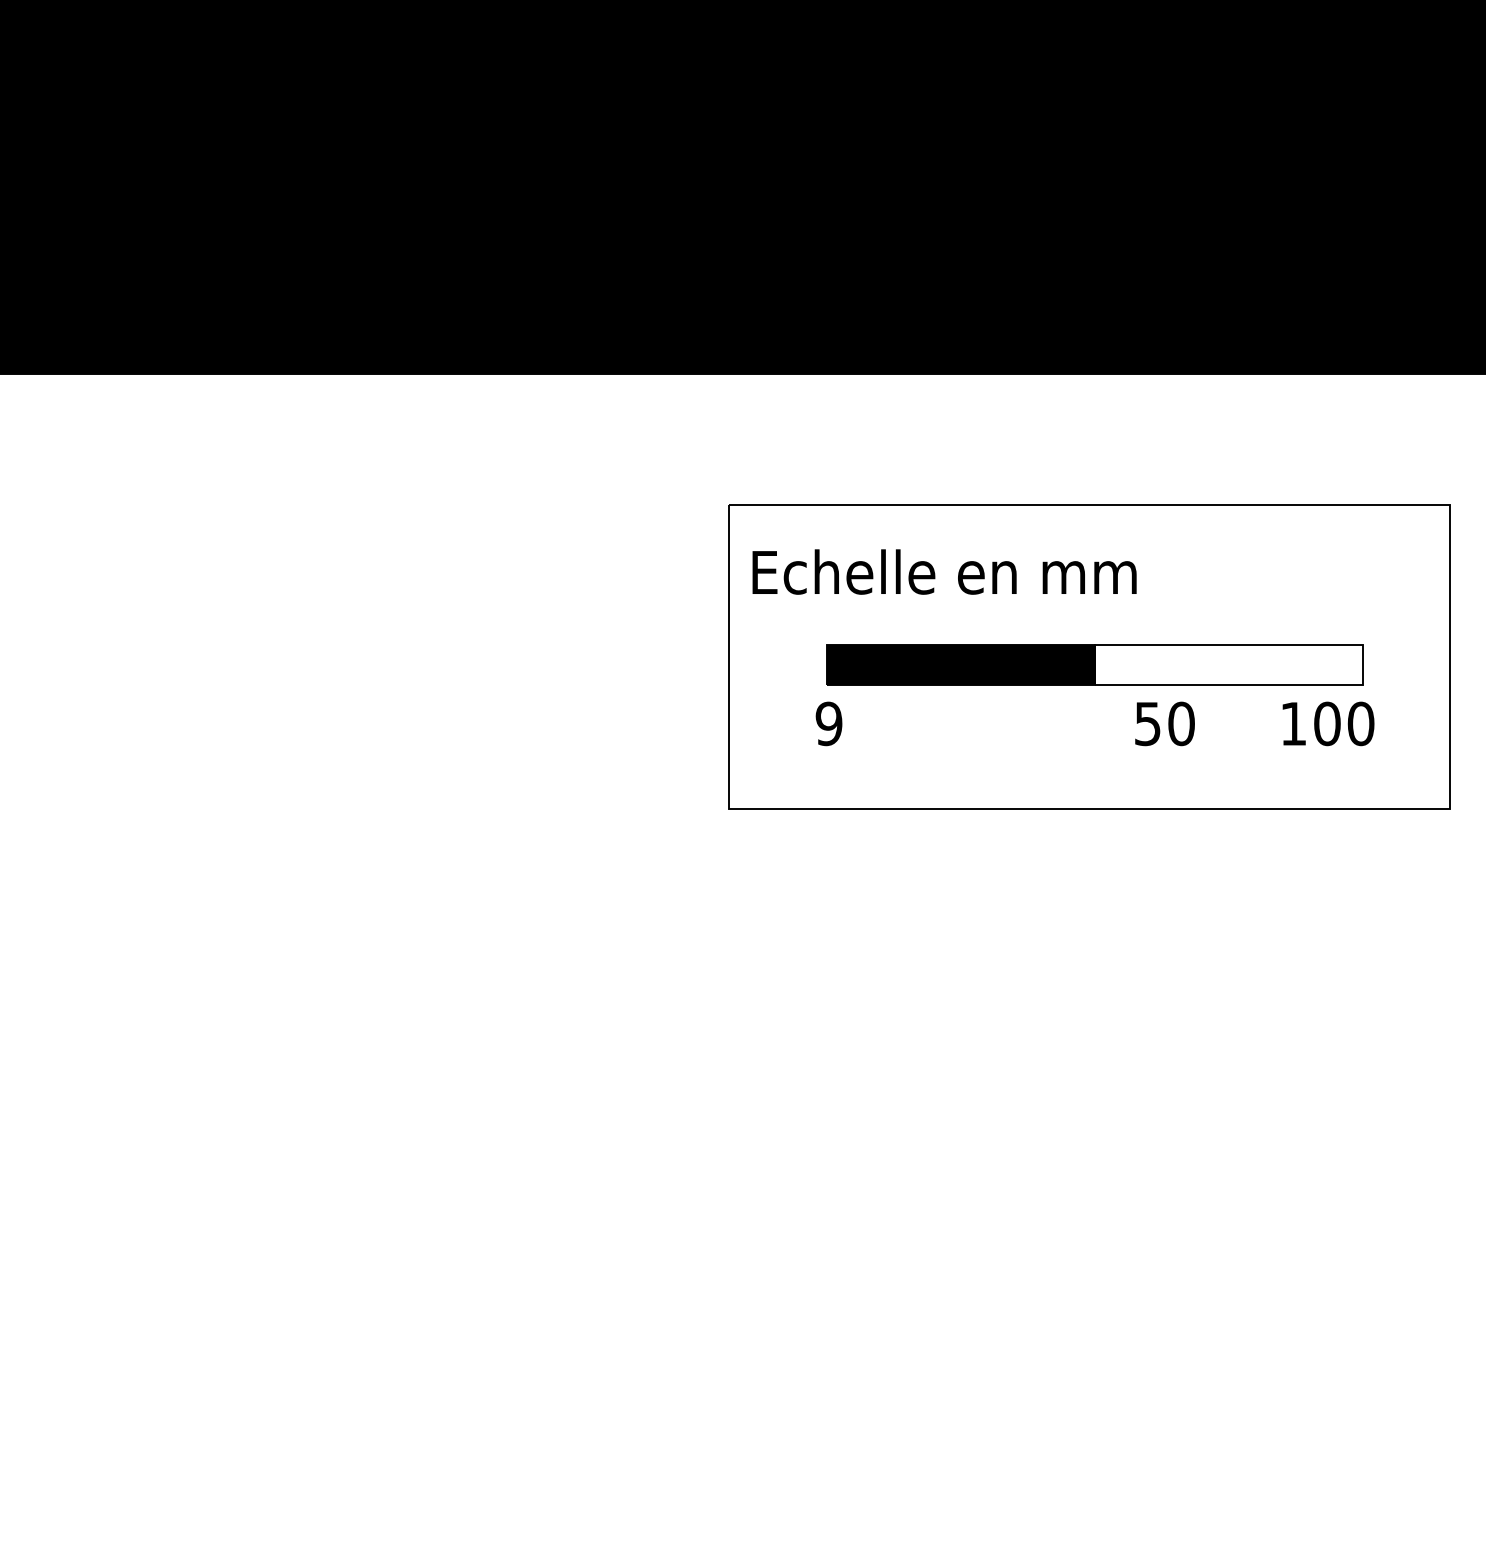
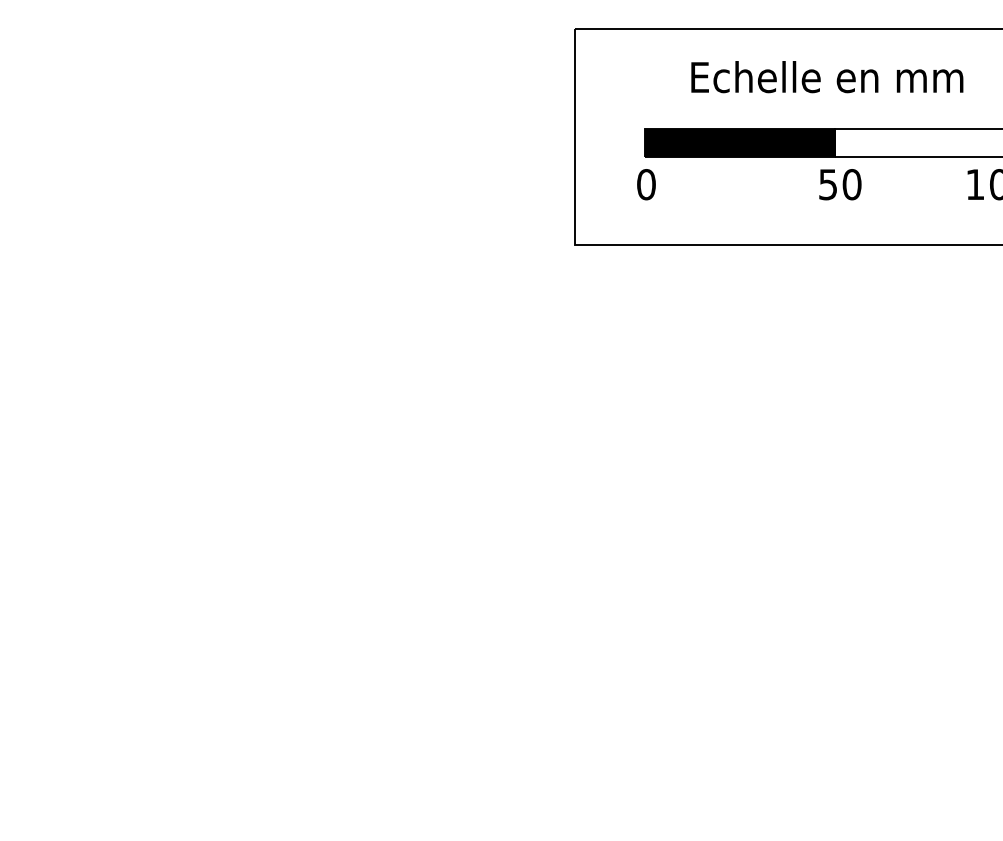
text: (944, 571) -> (827, 76), moved
text: (828, 723) -> (645, 184), 9 -> 0
text: (1164, 723) -> (840, 184), moved

